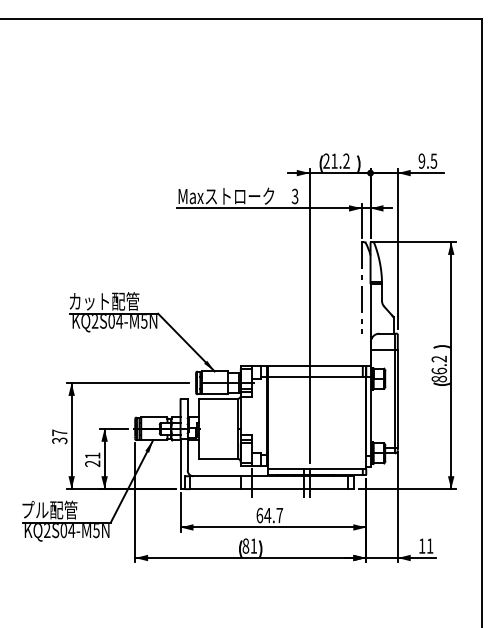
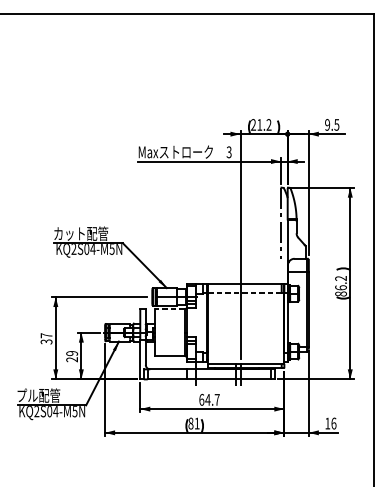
line: (315, 377) -> (244, 292), solid -> dashed
line: (218, 398) -> (169, 309), solid -> dashed
text: (92, 455) -> (71, 353), 21 -> 29
text: (430, 545) -> (334, 423), 11 -> 16

